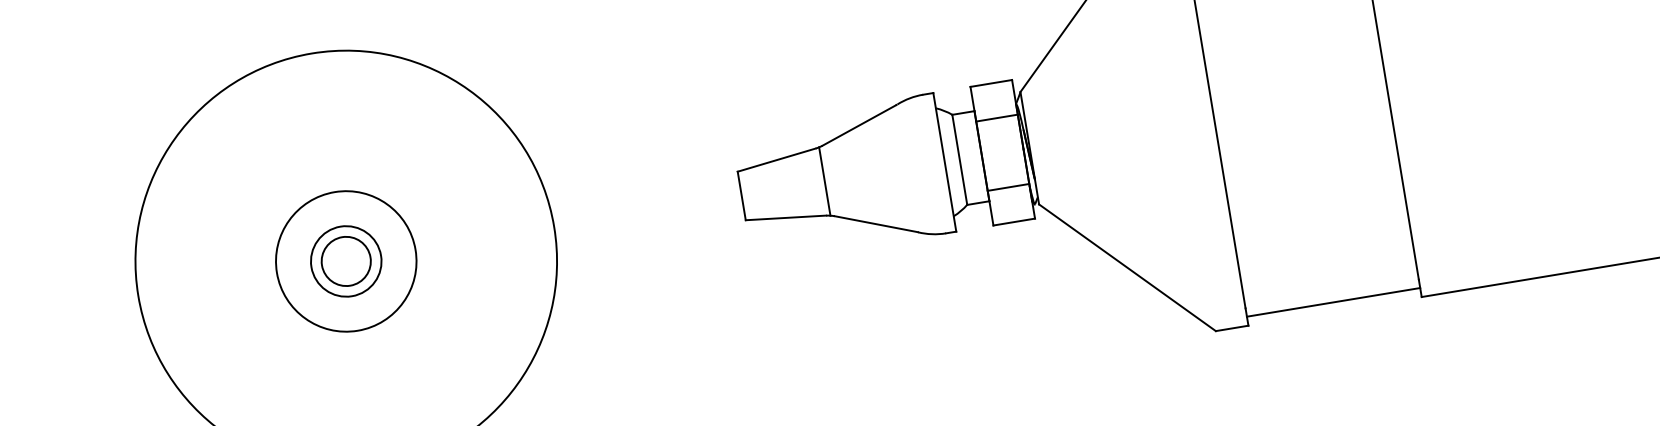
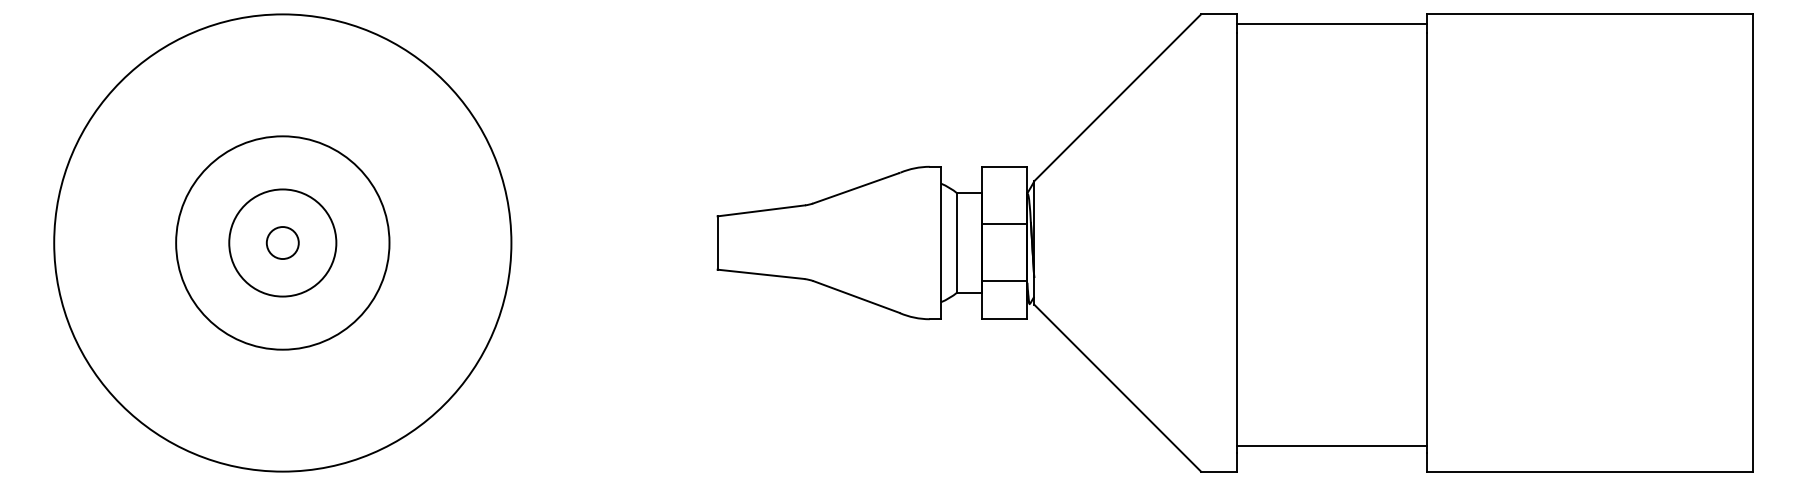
line: (996, 117) -> (1004, 223), moved
line: (825, 180) -> (809, 241), removed
circle: (345, 261) -> (282, 242), size x0.6
circle: (345, 261) -> (282, 242), size x1.4
circle: (345, 261) -> (282, 242), size x1.4
line: (1332, 302) -> (1331, 445), moved

